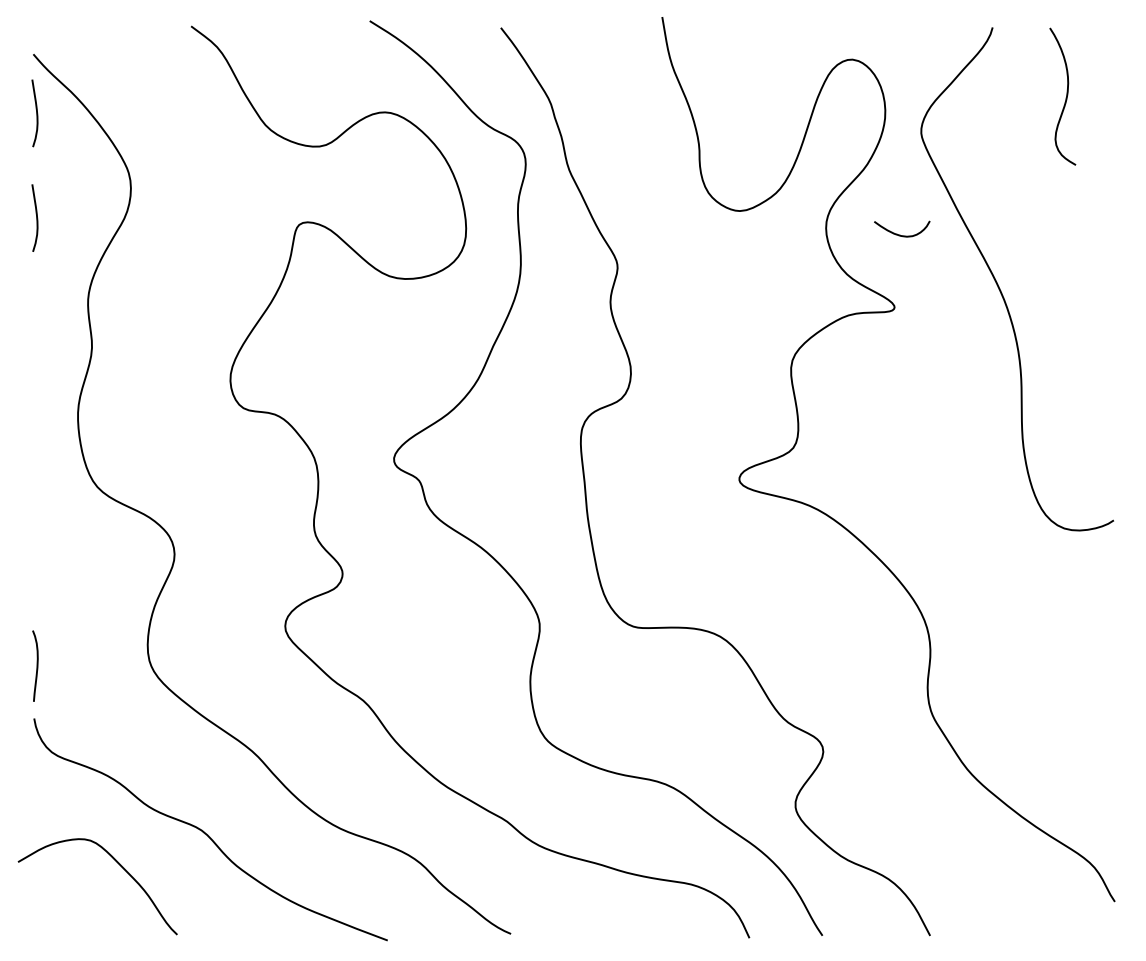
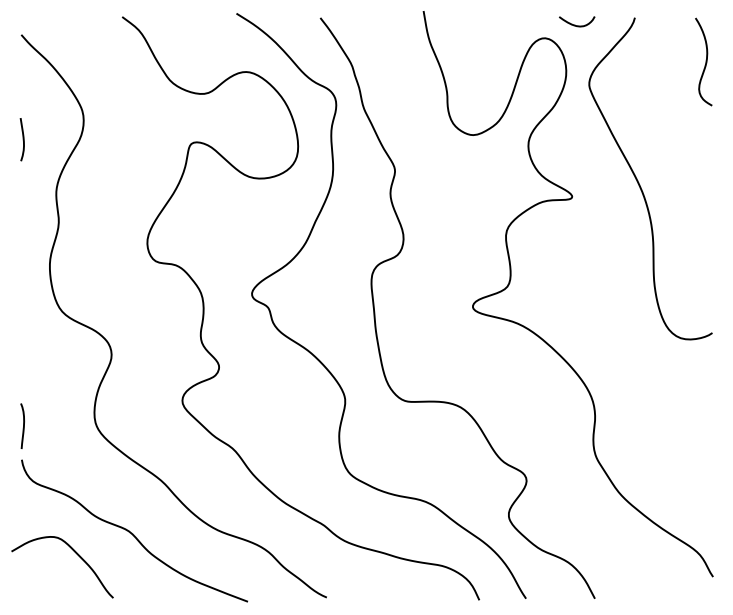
curve: (1065, 95) -> (705, 61), moved
curve: (35, 113) -> (22, 72), removed
curve: (899, 233) -> (575, 24), moved

